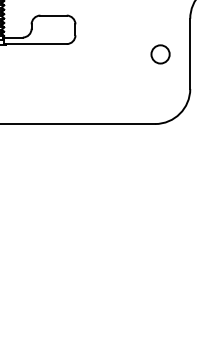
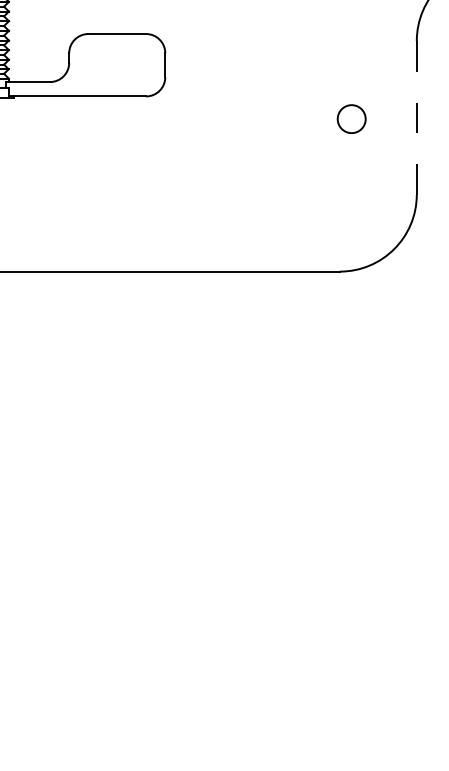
line: (190, 53) -> (417, 117), solid -> dashed
circle: (160, 54) -> (351, 119), size x0.7

